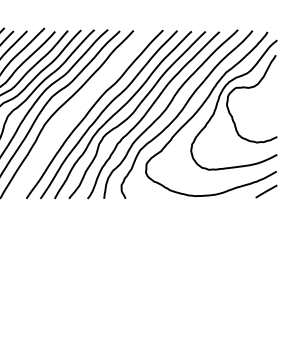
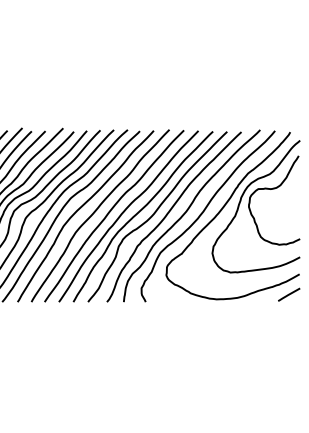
curve: (77, 109) -> (96, 211), added

